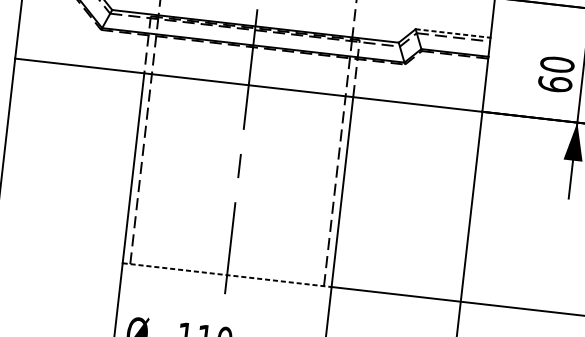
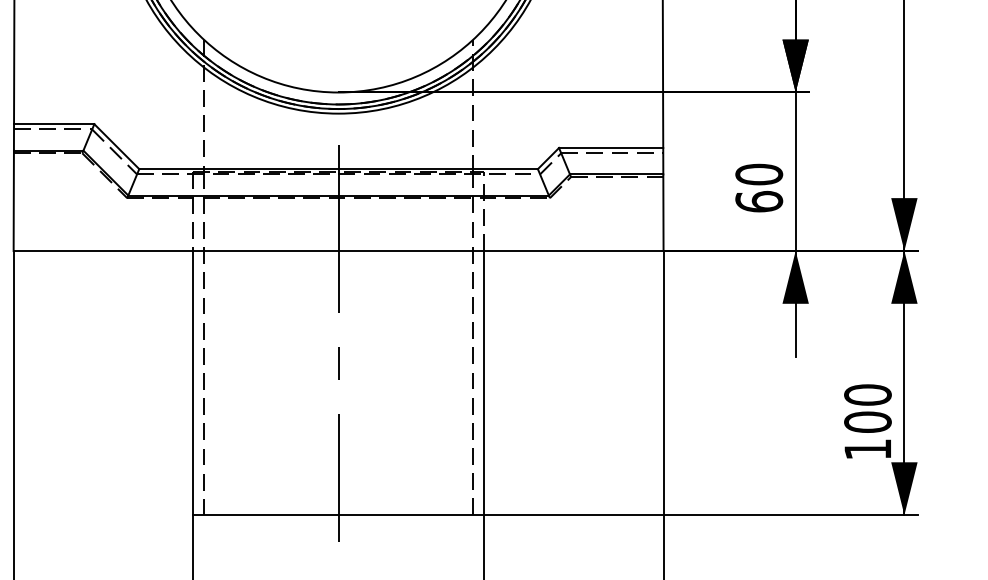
line: (453, 33) -> (611, 147), dashed -> solid
line: (227, 275) -> (339, 515), dashed -> solid

